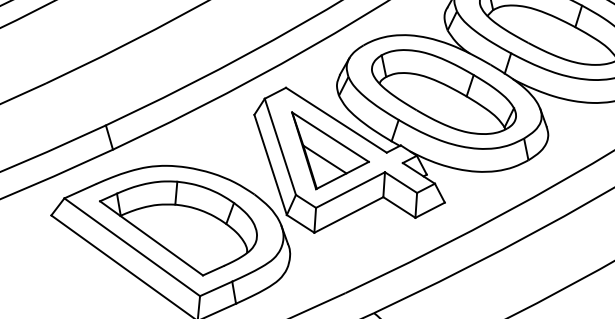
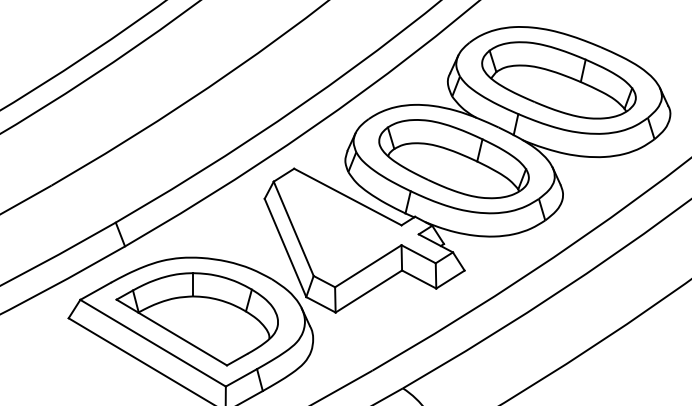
part: (329, 152) -> (343, 230), removed

